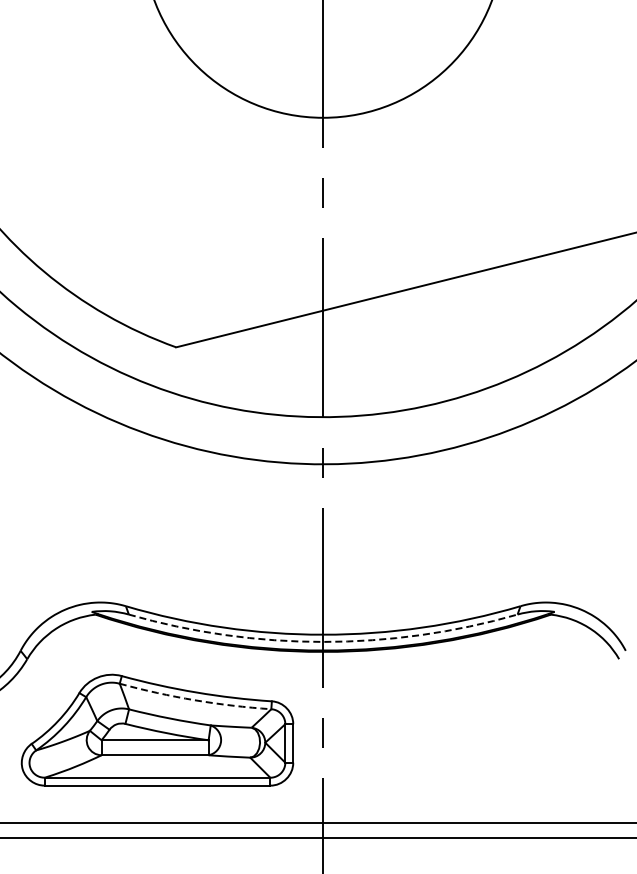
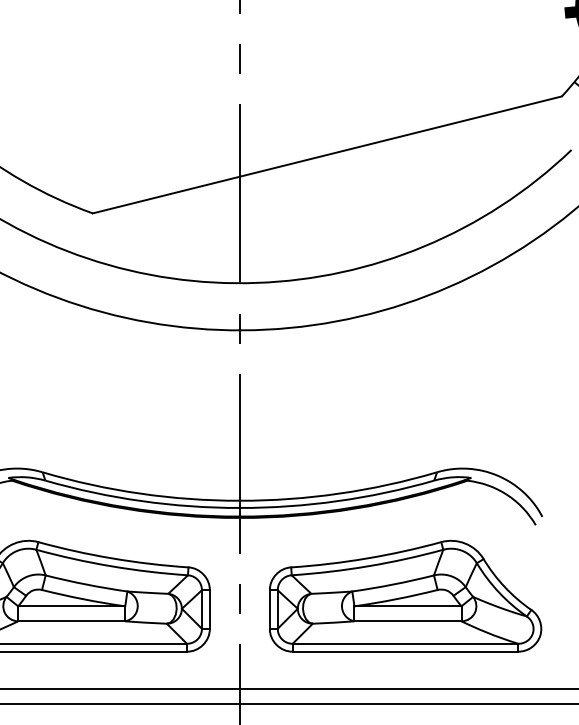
arc: (323, 641) -> (240, 507), dashed -> solid
arc: (194, 700) -> (111, 566), dashed -> solid
part: (488, 729) -> (405, 595), added

